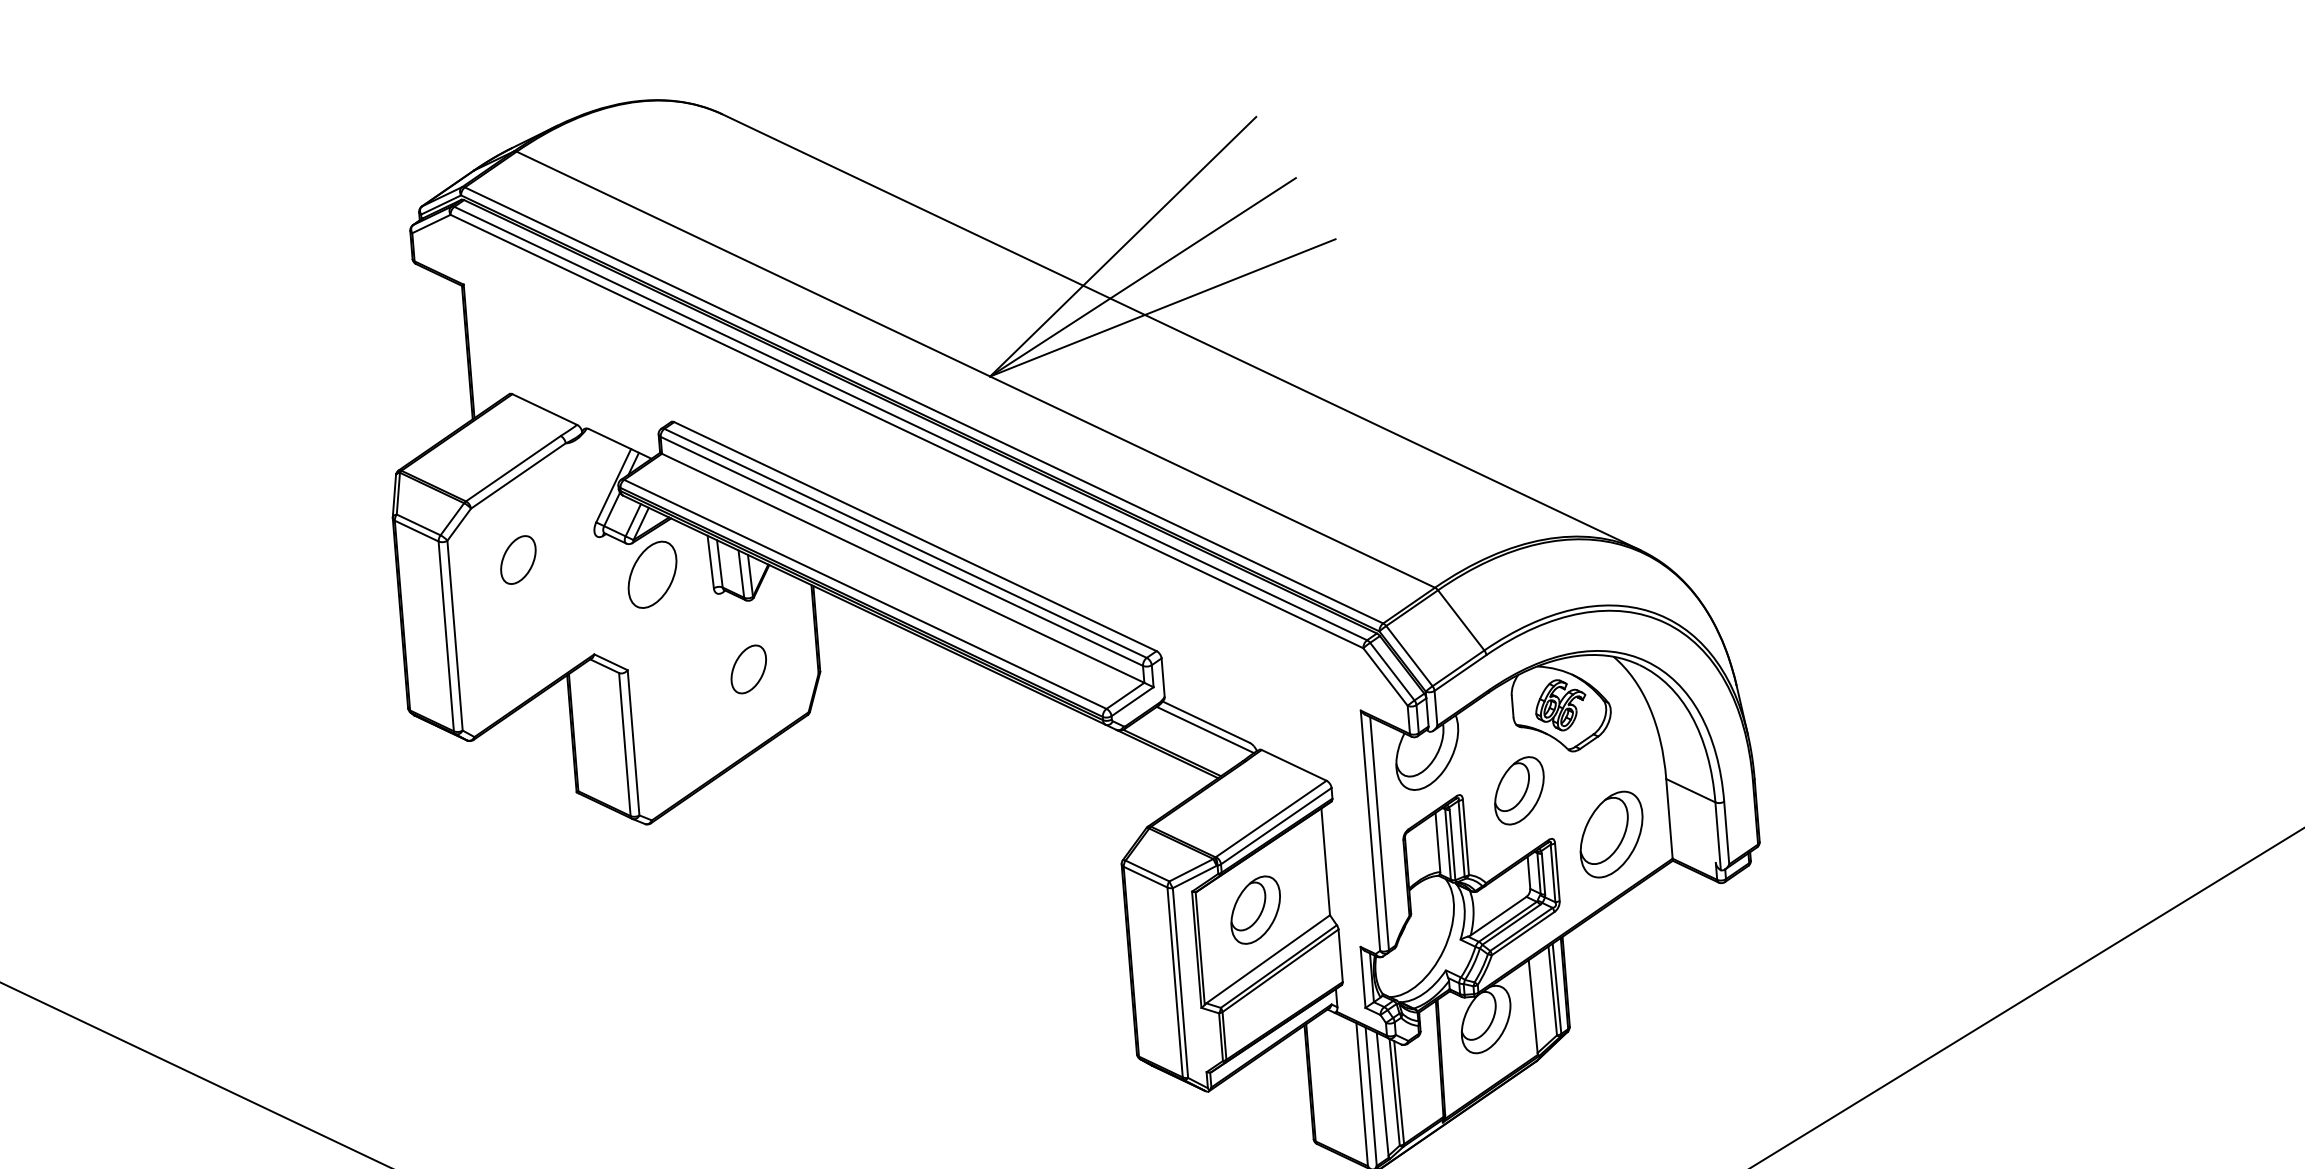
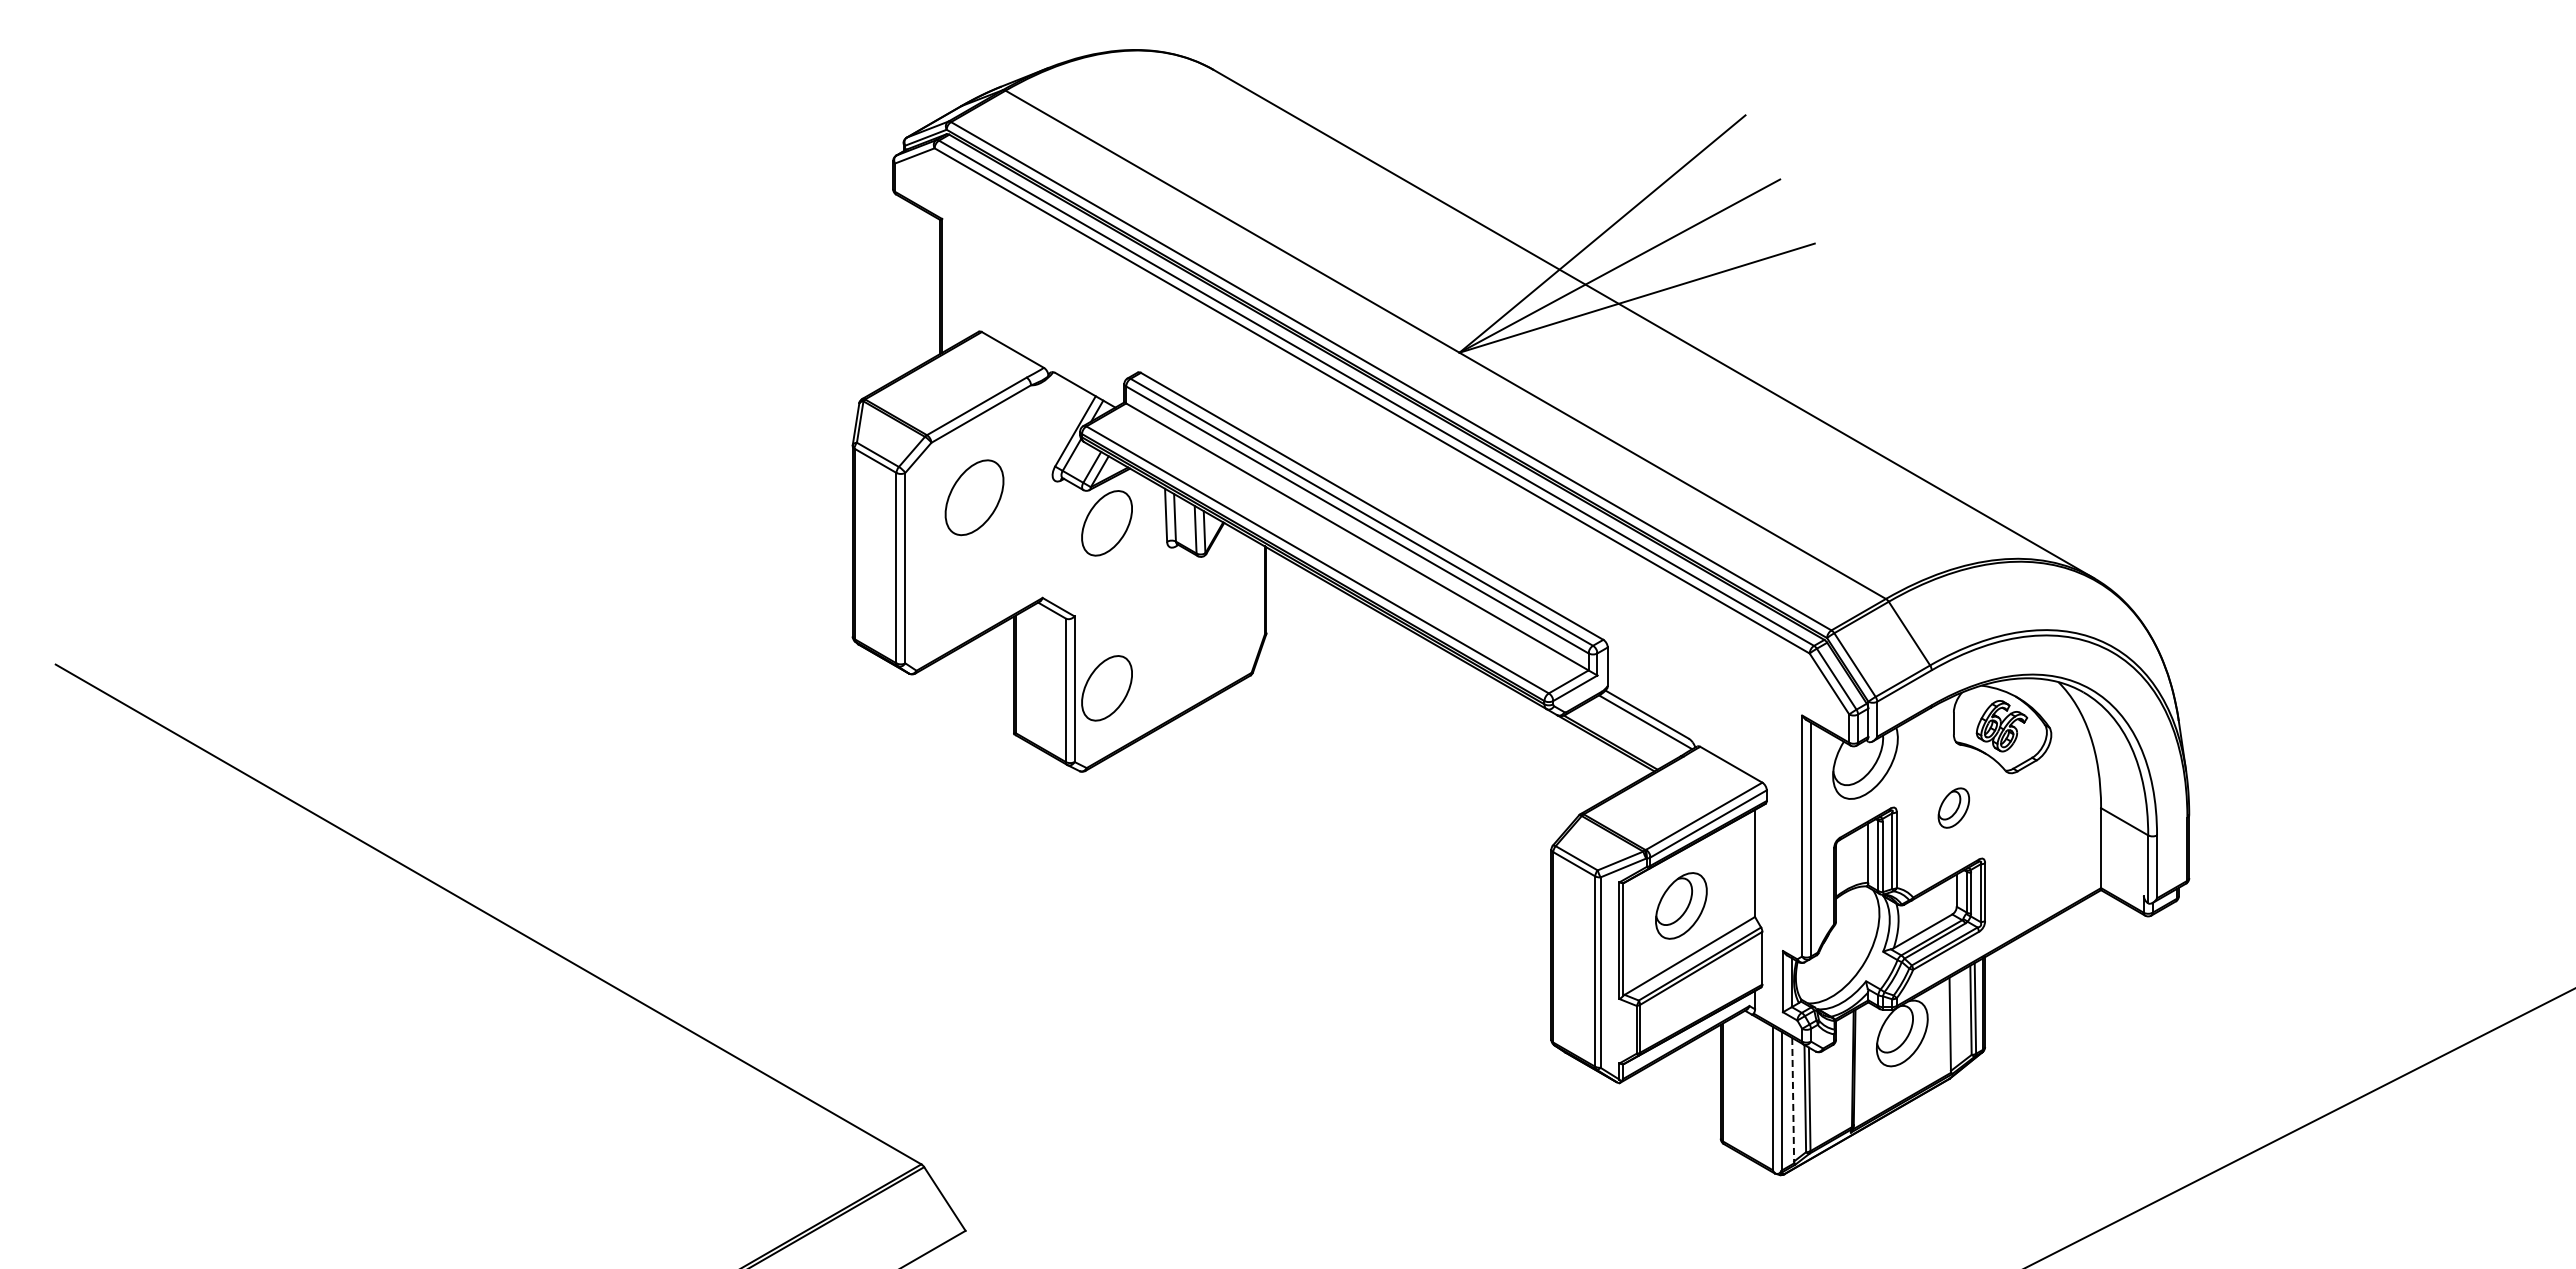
part: (518, 559) -> (974, 497), size x1.6
part: (748, 669) -> (1195, 625), removed
part: (665, 739) -> (1106, 688), added
part: (1519, 790) -> (1953, 807), size x0.6
part: (1611, 833) -> (2042, 858), removed
line: (1382, 1094) -> (1793, 1099), solid -> dashed

